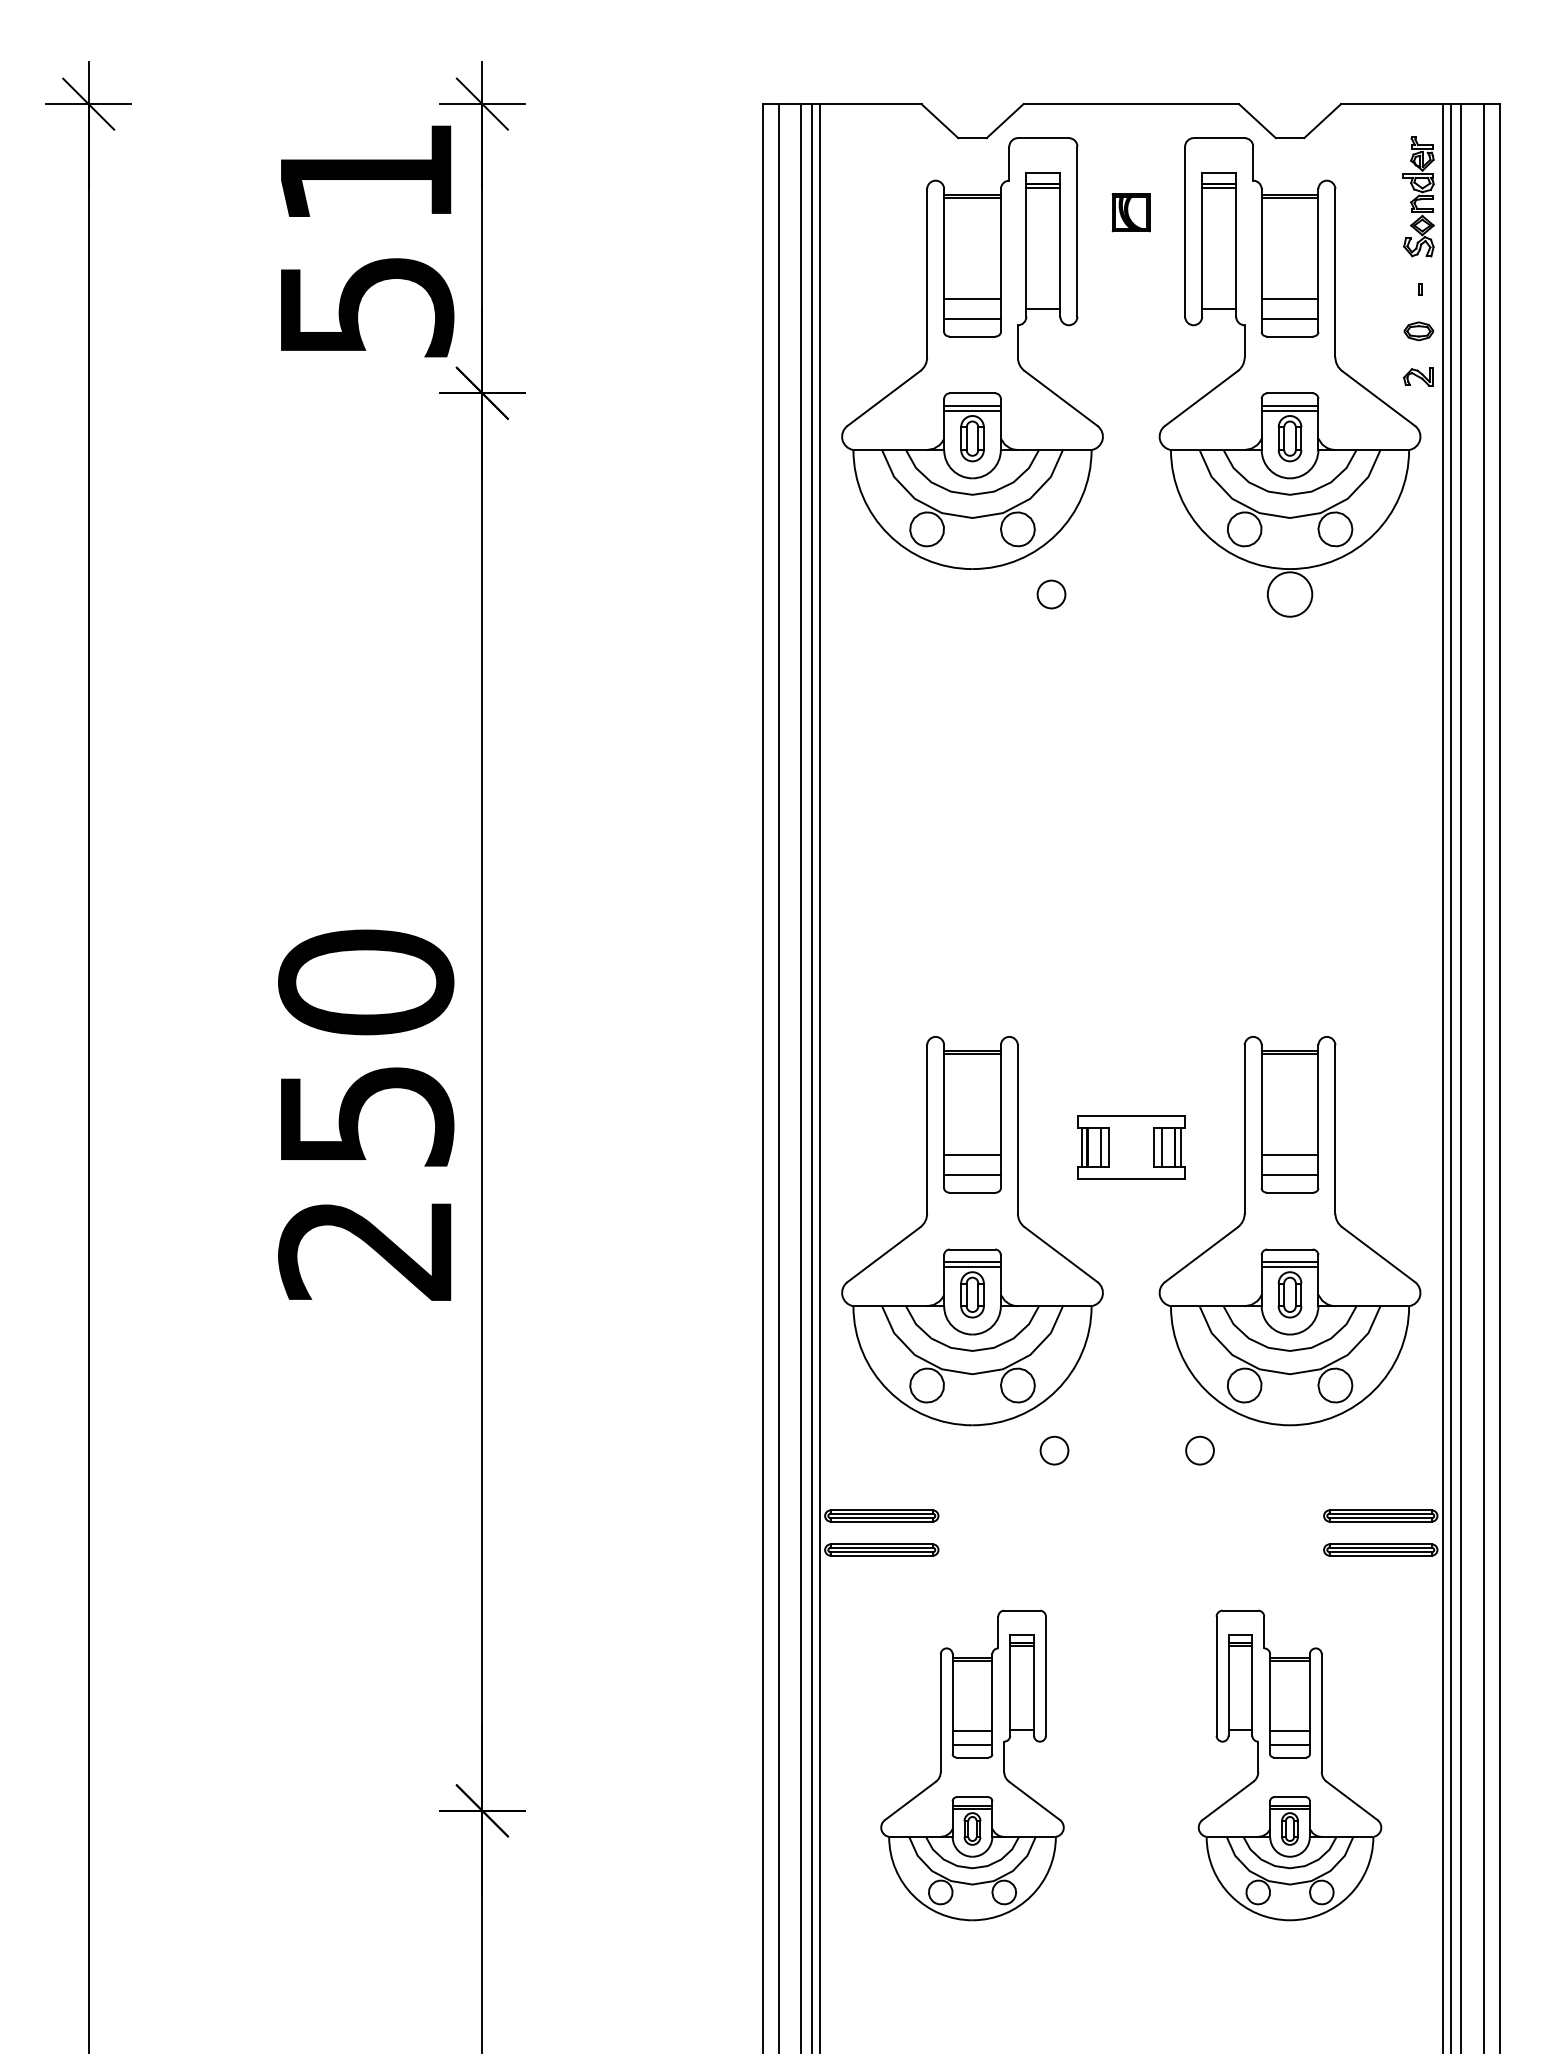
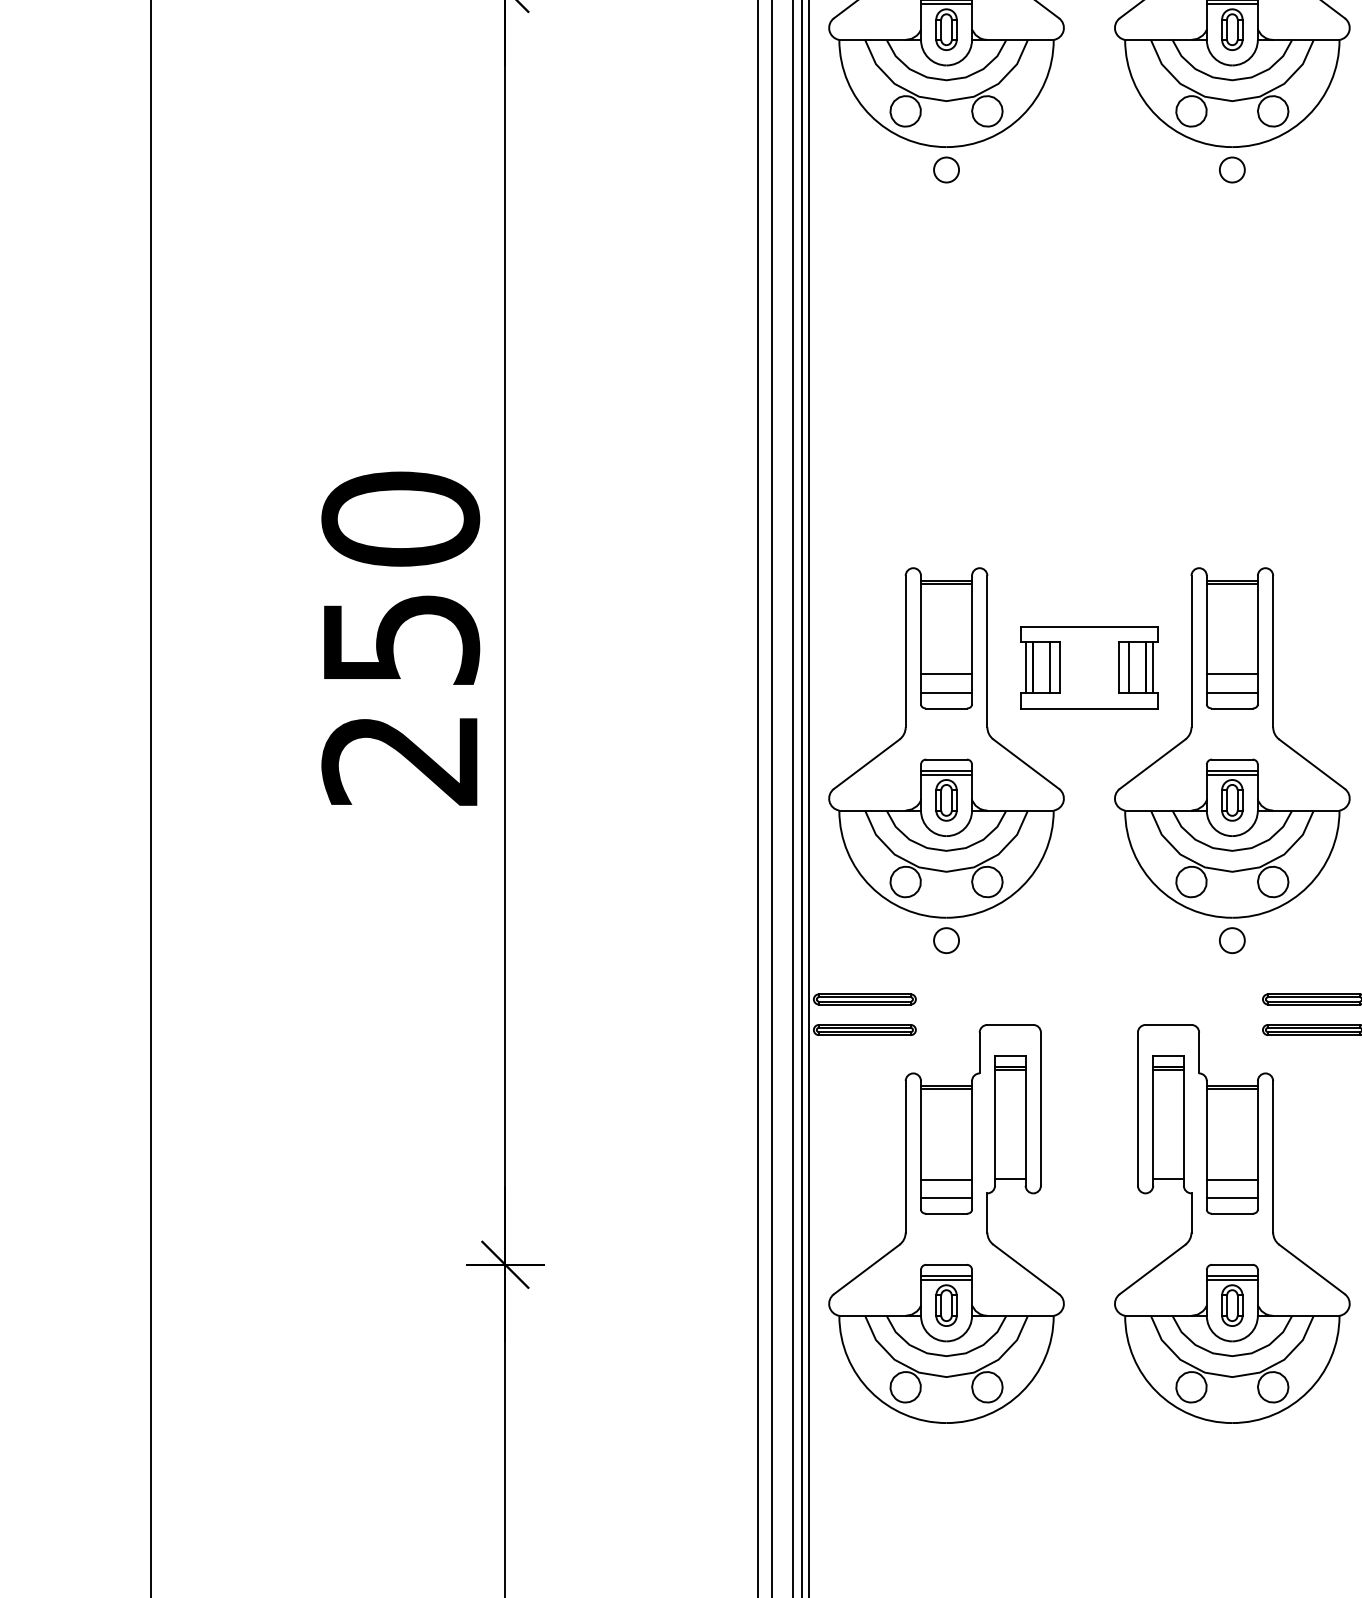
circle: (1051, 594) -> (946, 169), moved
circle: (1289, 594) -> (1231, 169), size x0.62
part: (1131, 1147) -> (1089, 667), size x1.43
circle: (1054, 1450) -> (946, 940), moved
circle: (1199, 1450) -> (1231, 940), moved
part: (972, 1765) -> (946, 1224), size x1.43
part: (1289, 1765) -> (1231, 1224), size x1.43

